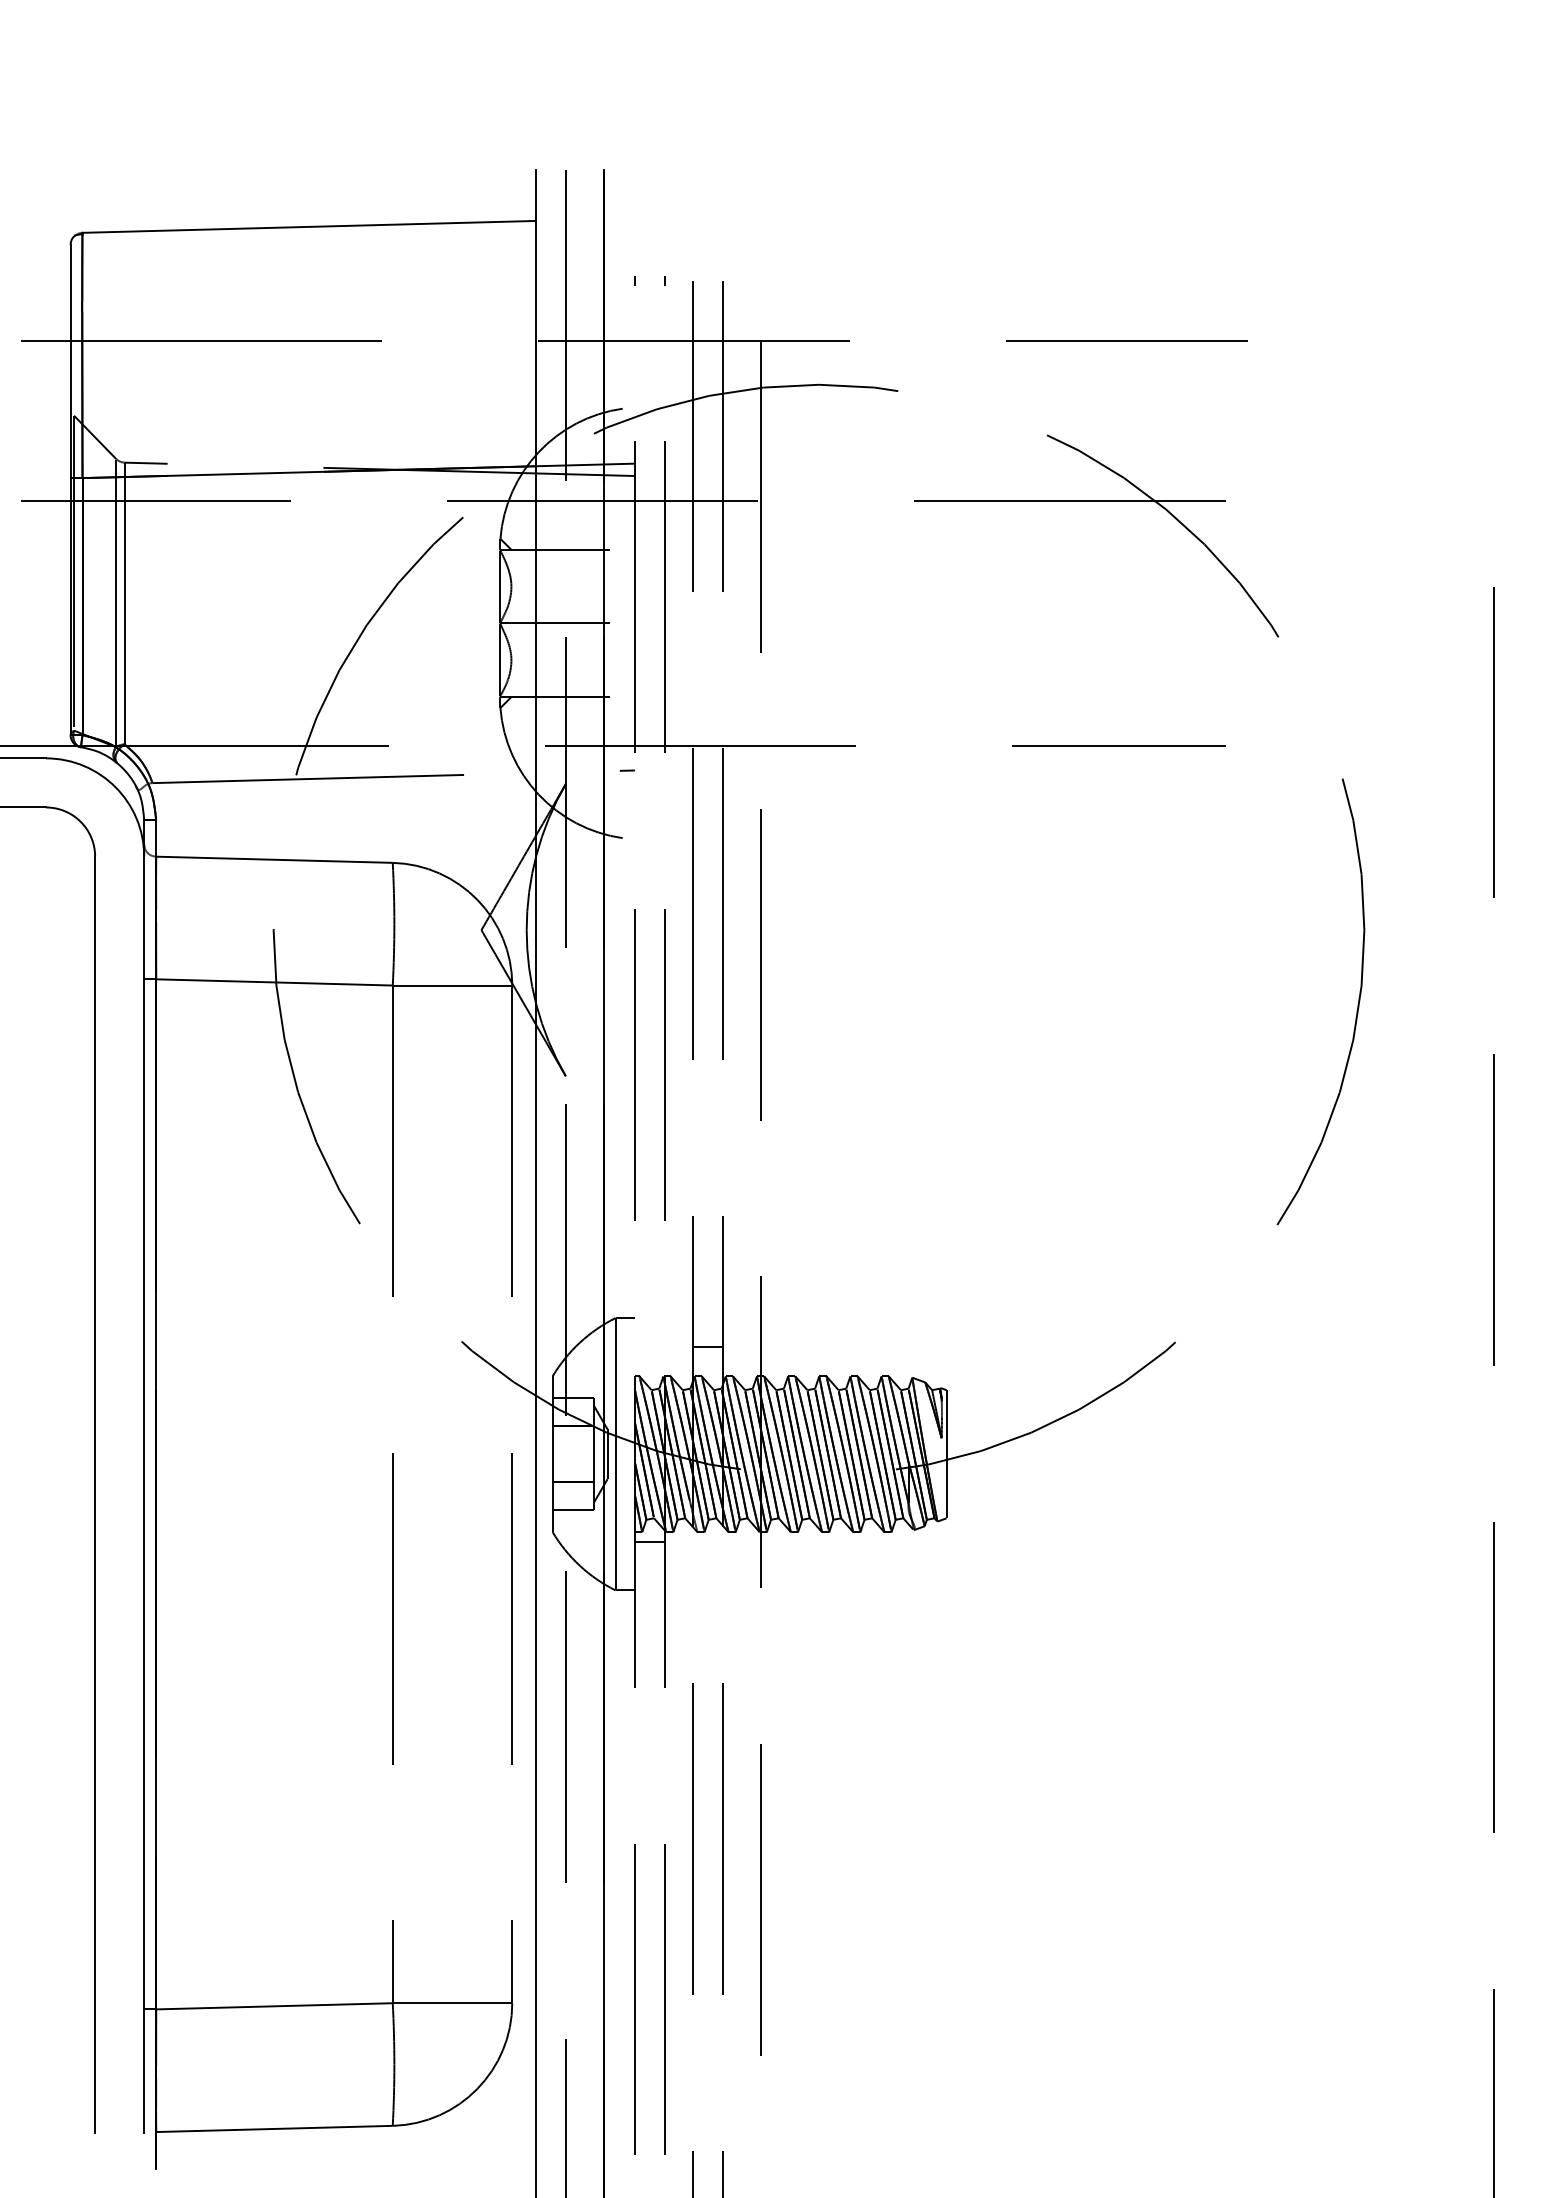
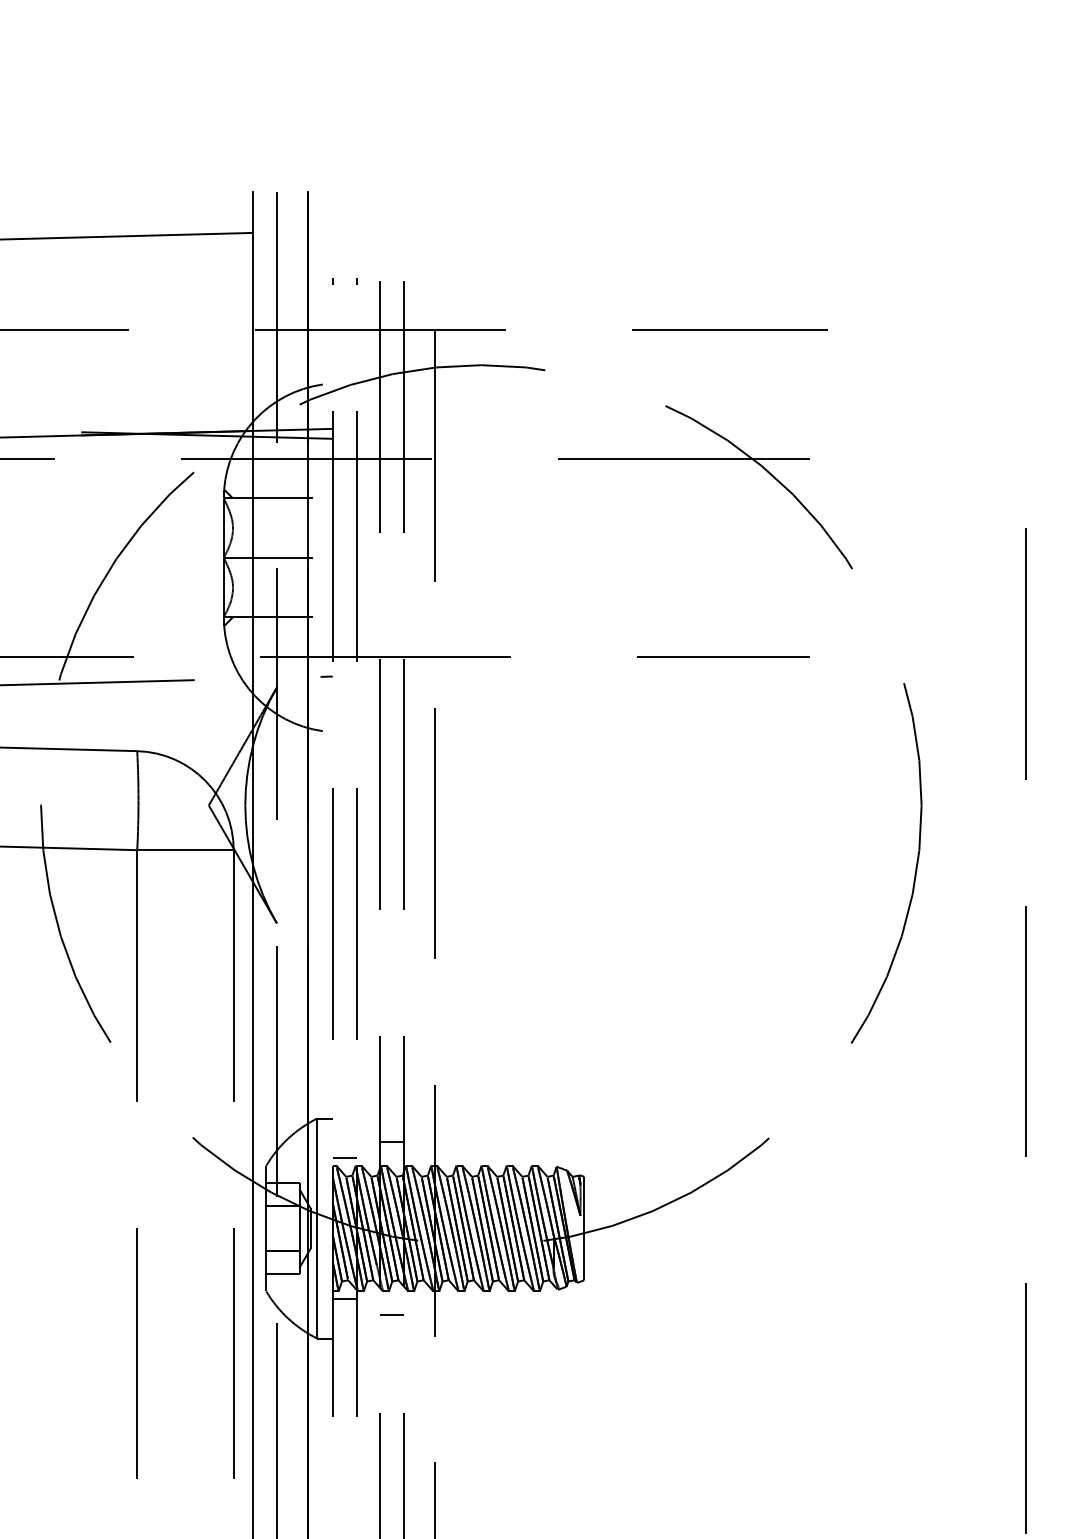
line: (649, 1366) -> (344, 1157), added
line: (707, 1561) -> (391, 1315), added

